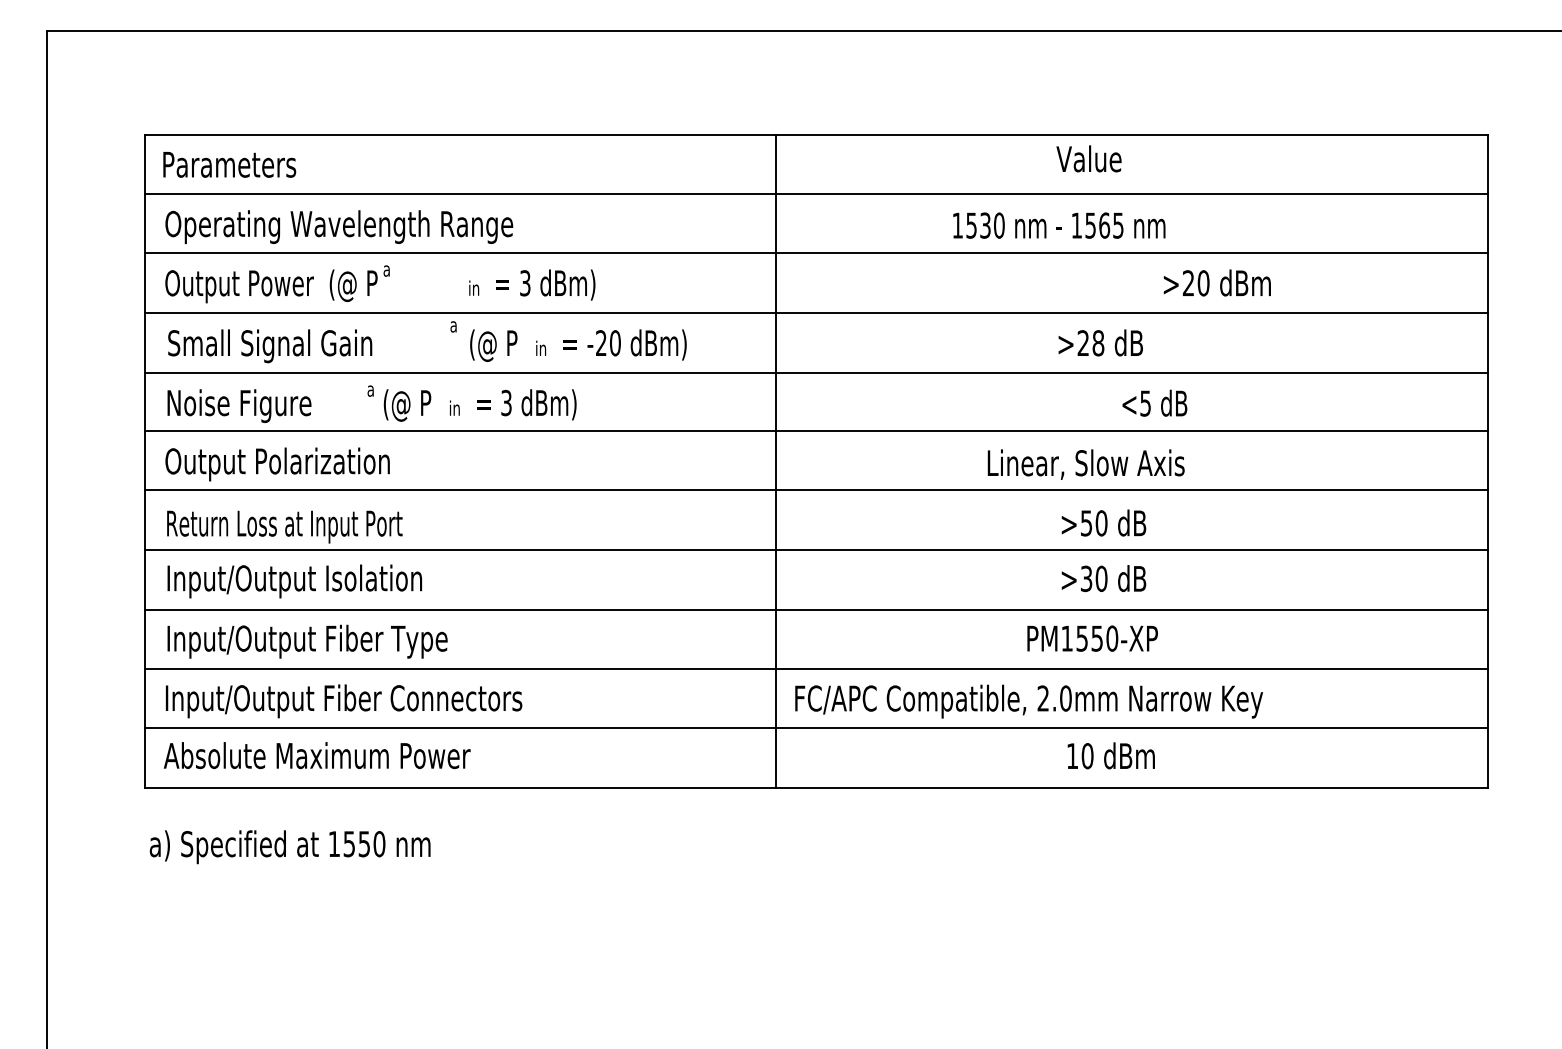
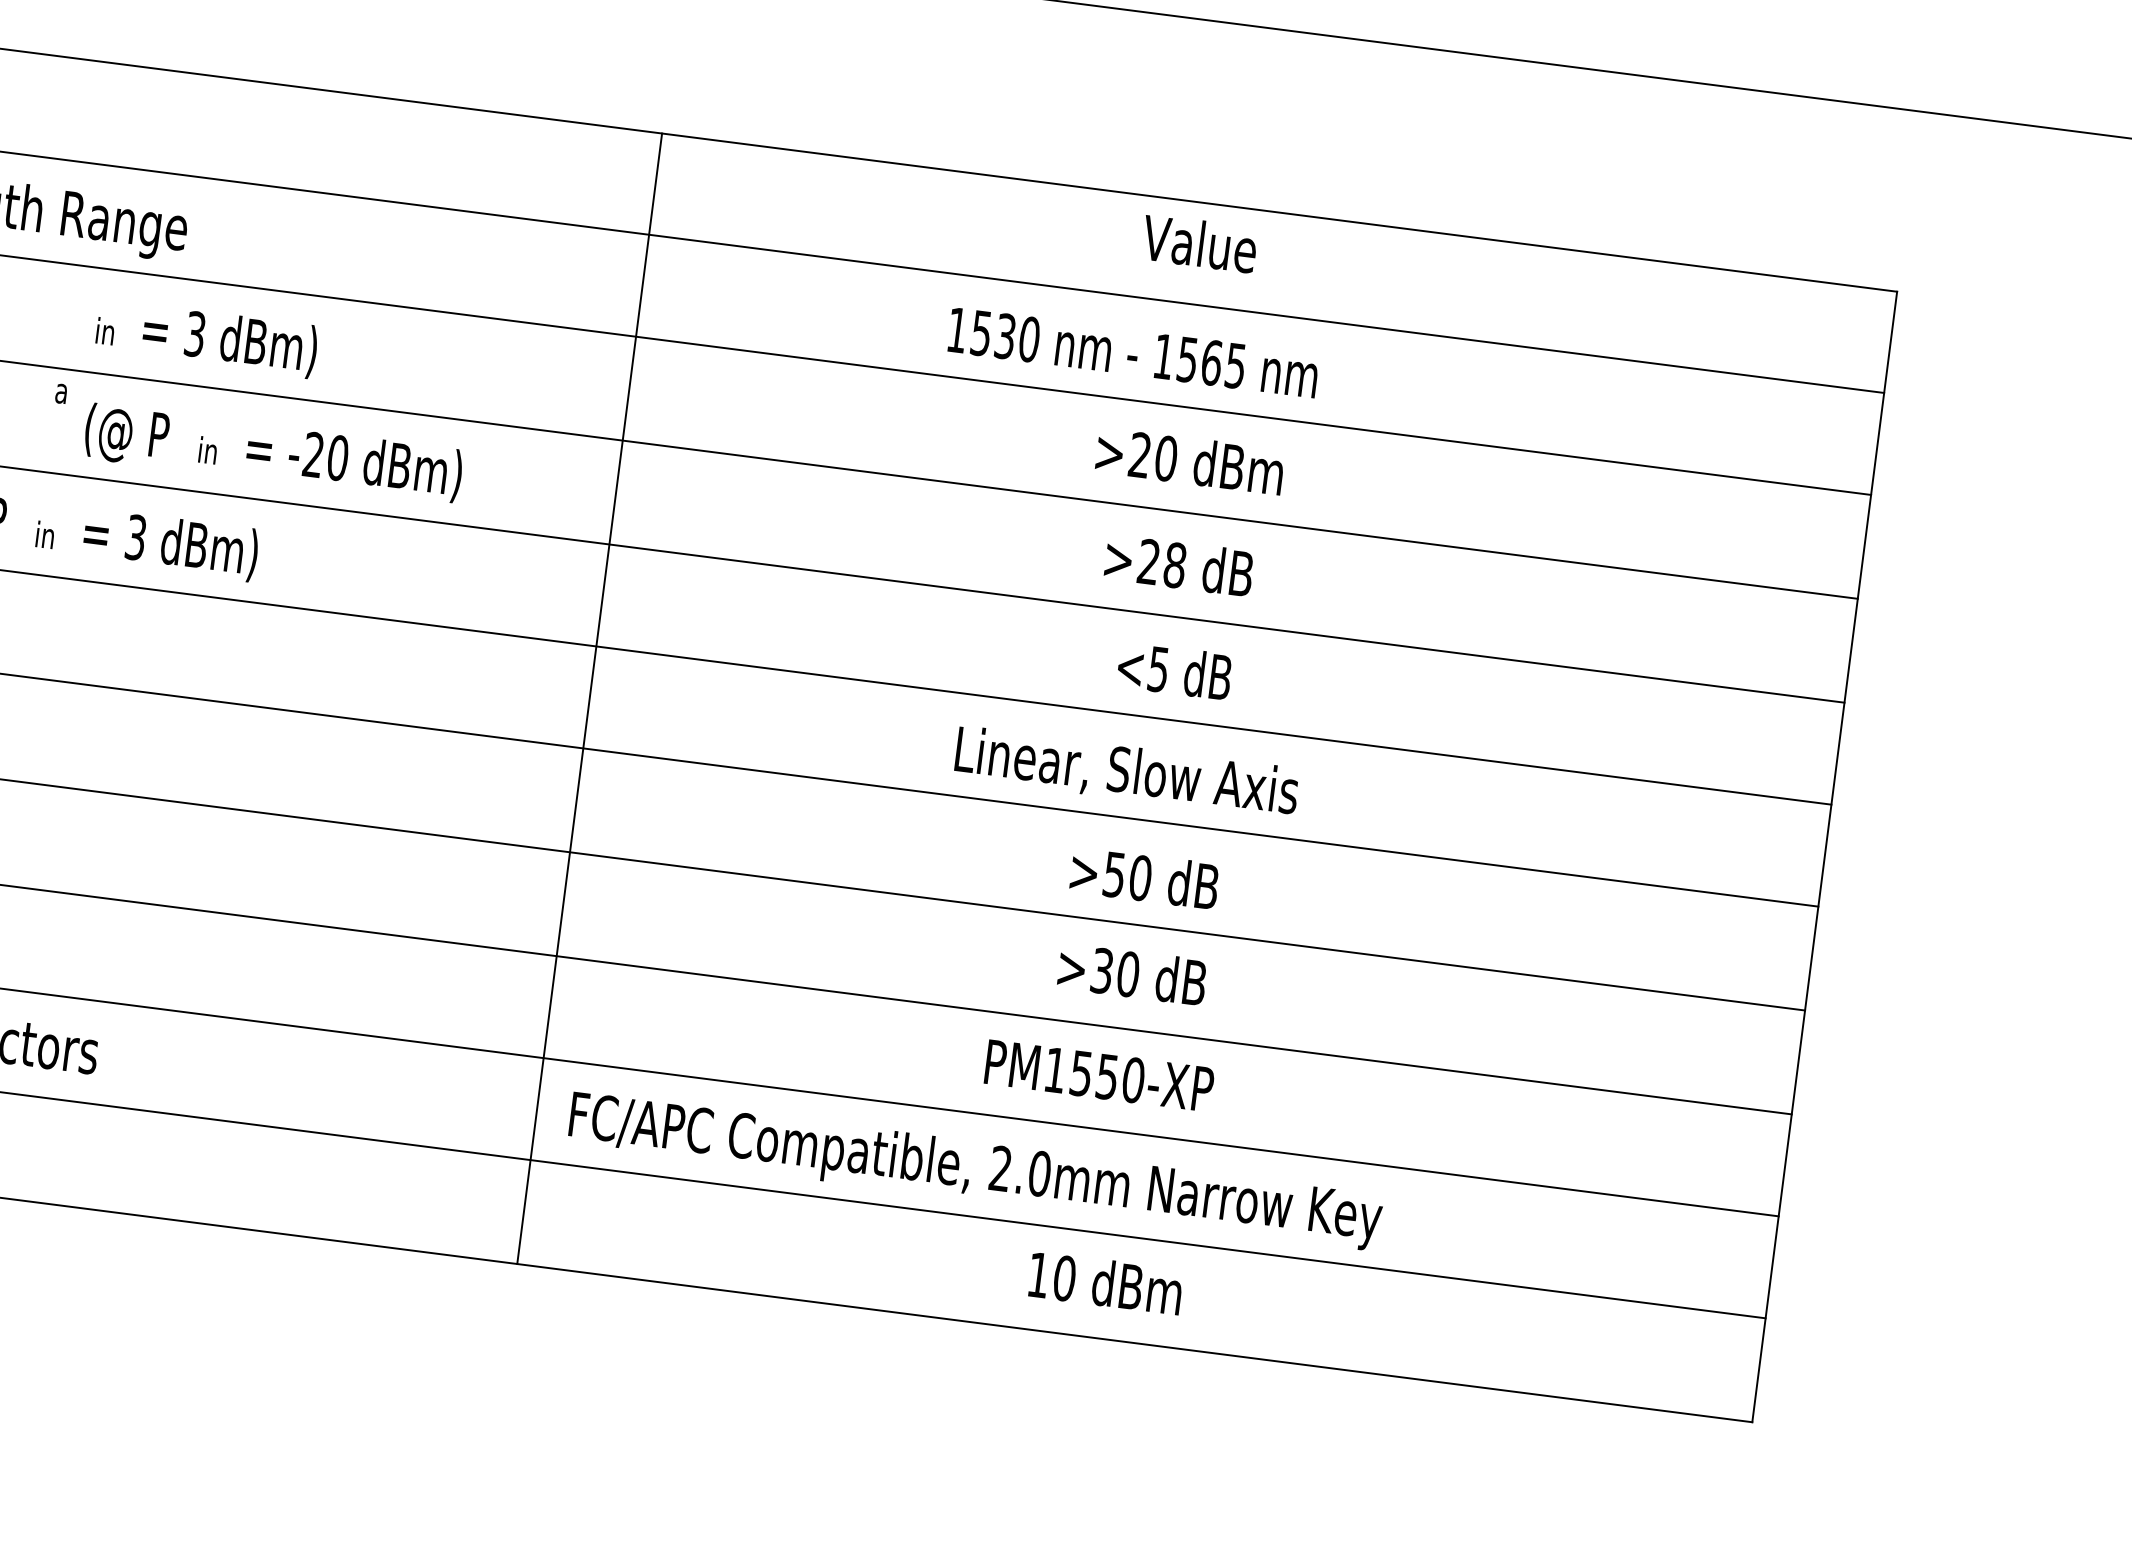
text: (1216, 282) -> (1188, 460), moved
text: (1154, 402) -> (1174, 669), moved

